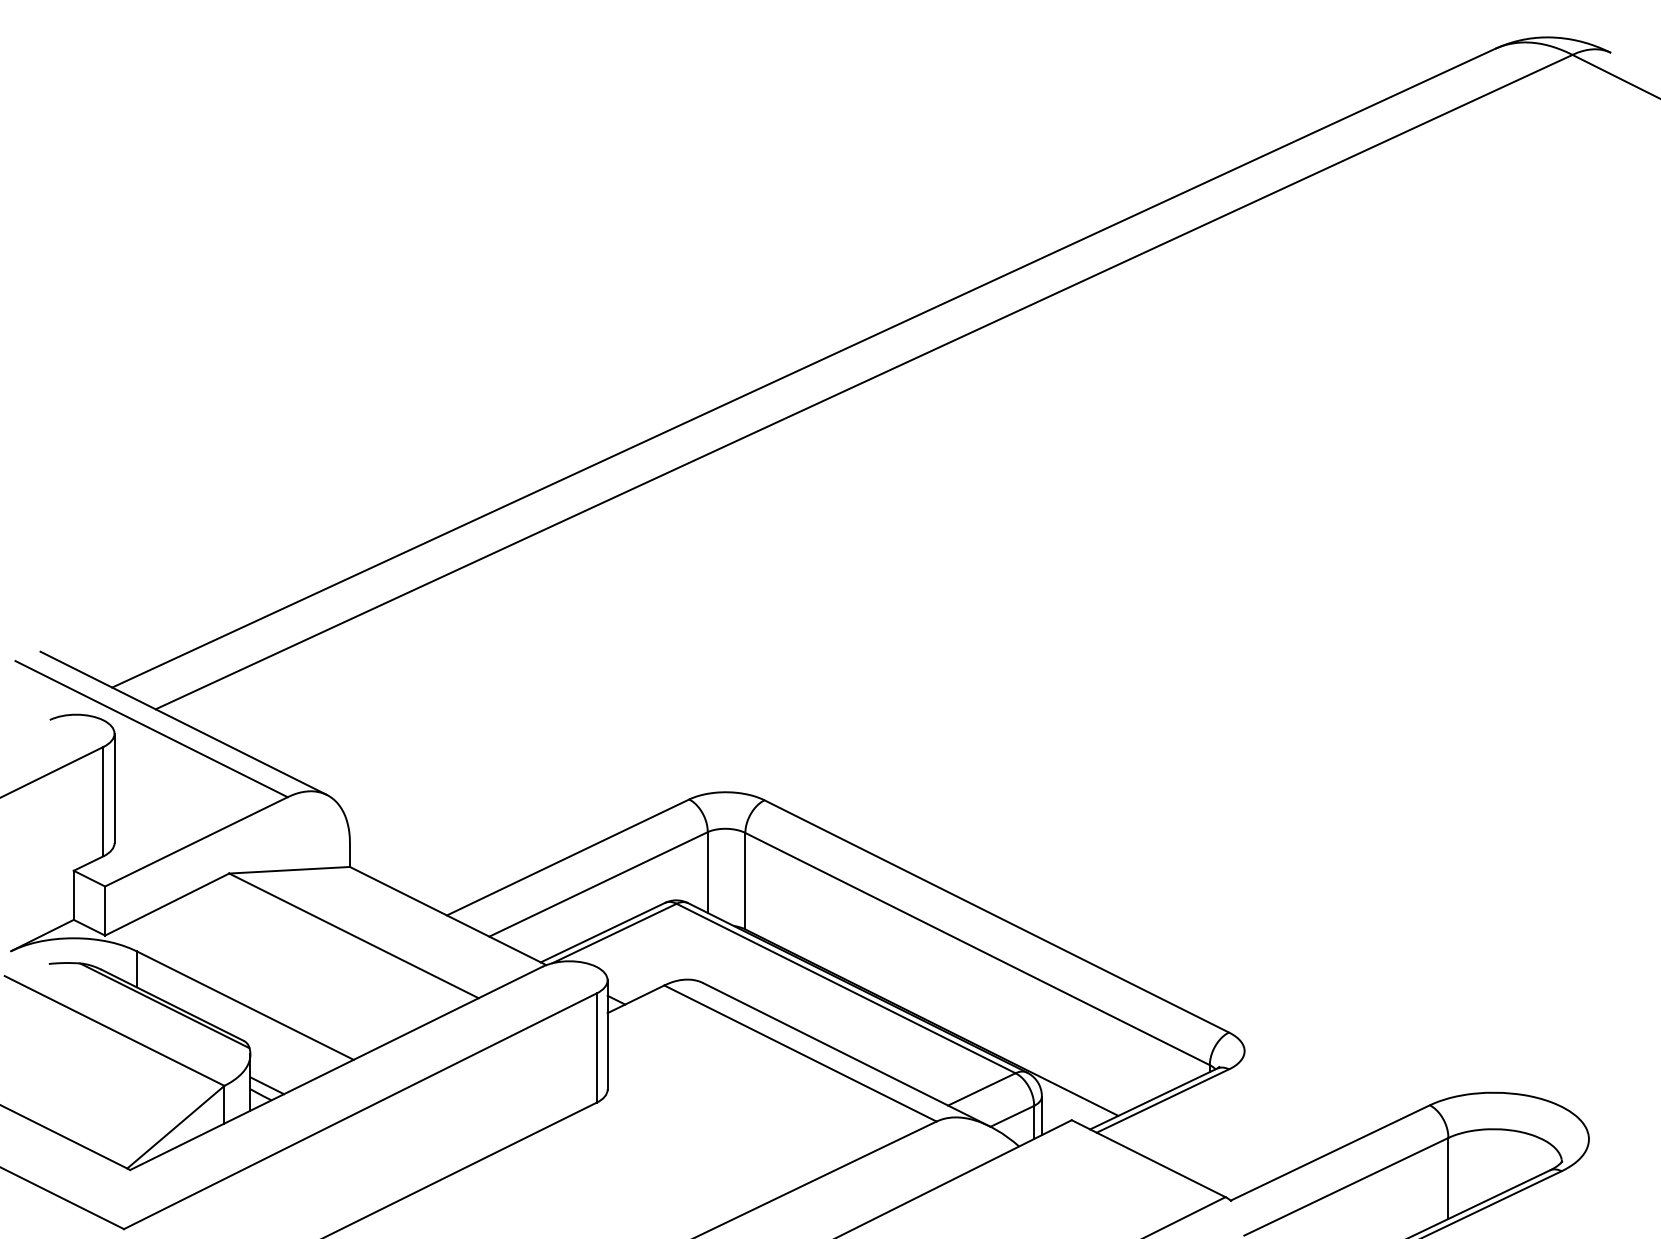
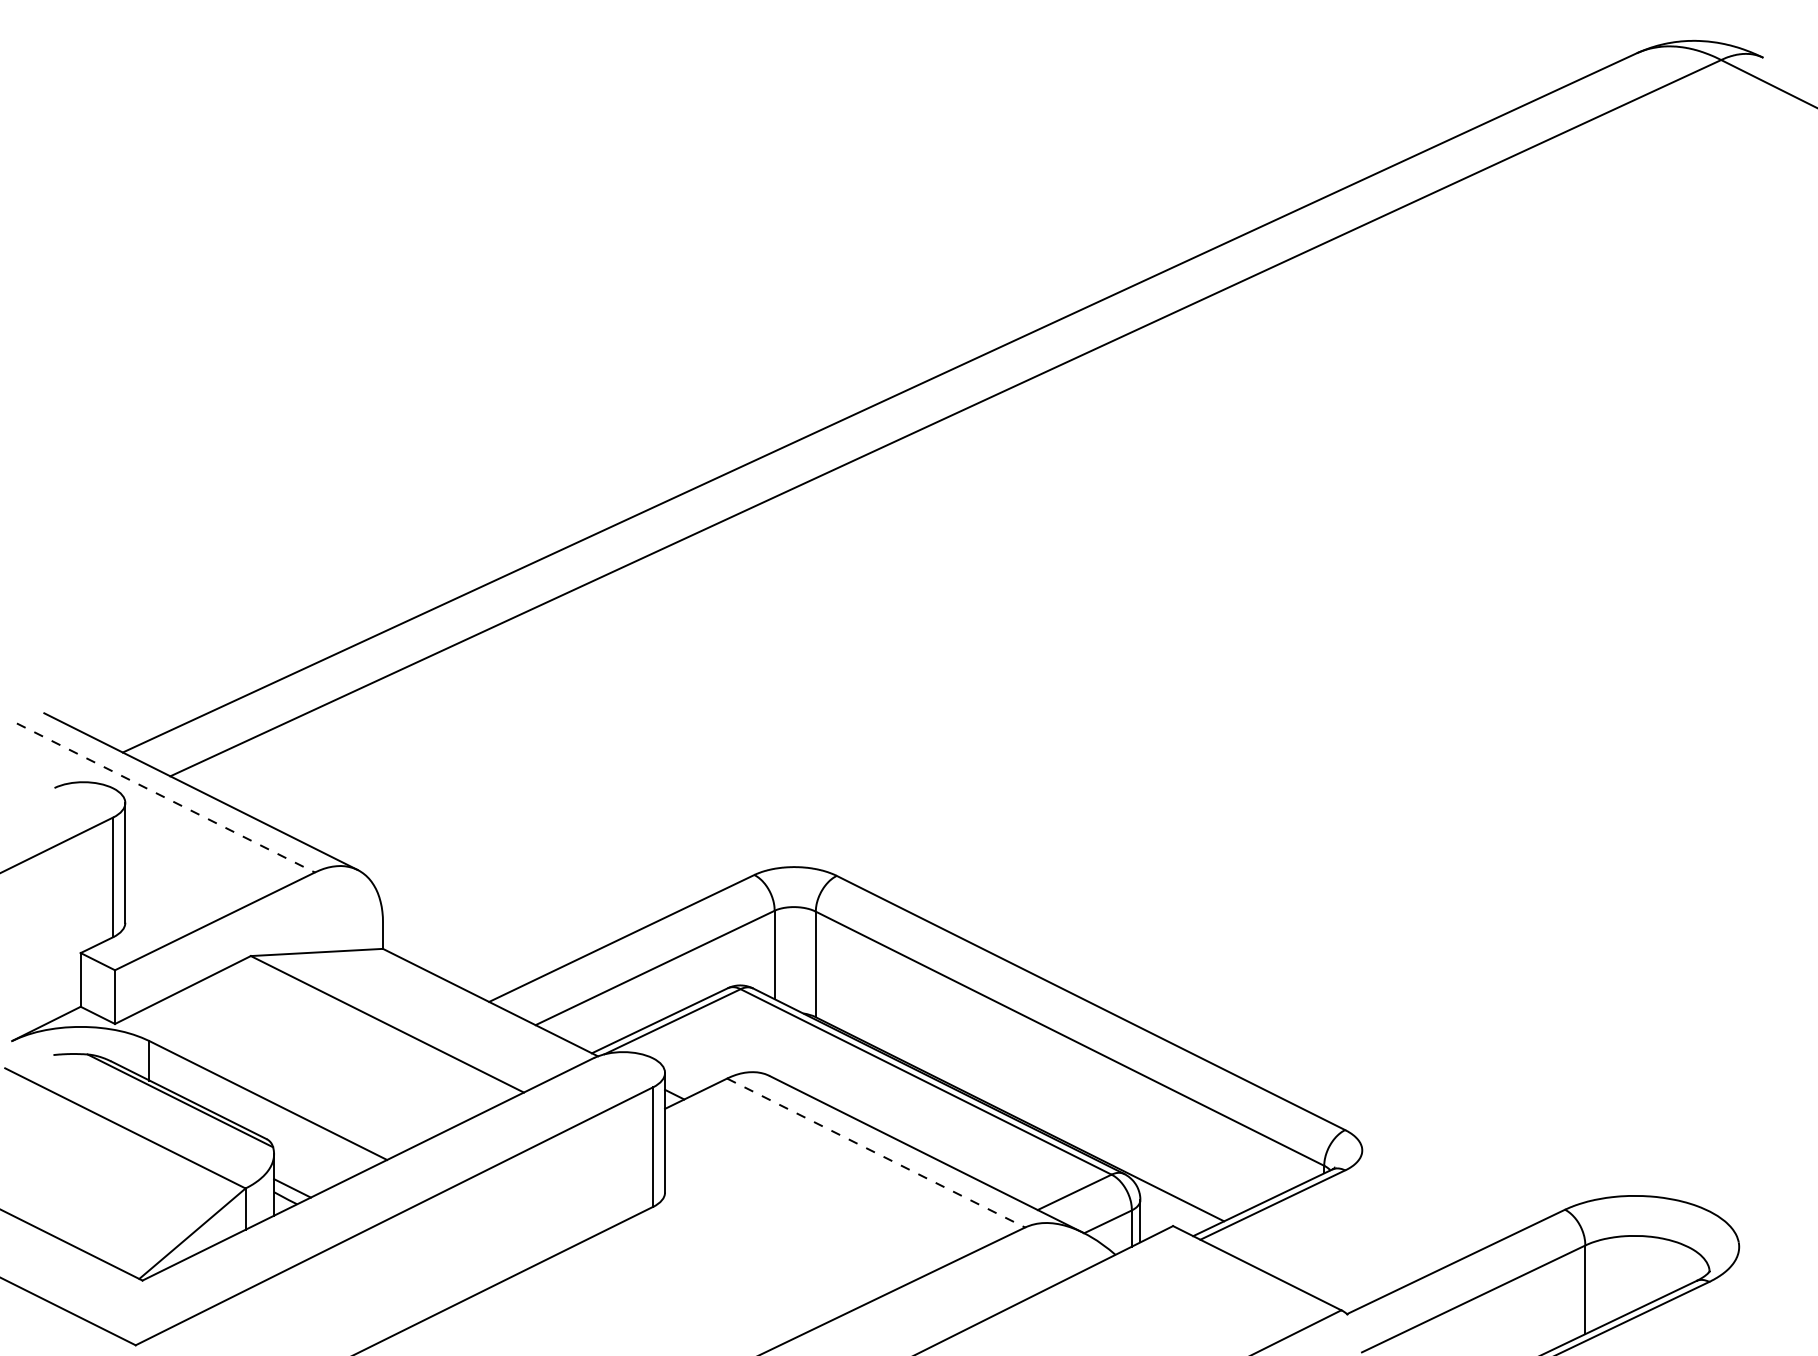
line: (151, 728) -> (165, 797), solid -> dashed
line: (800, 1053) -> (876, 1153), solid -> dashed

